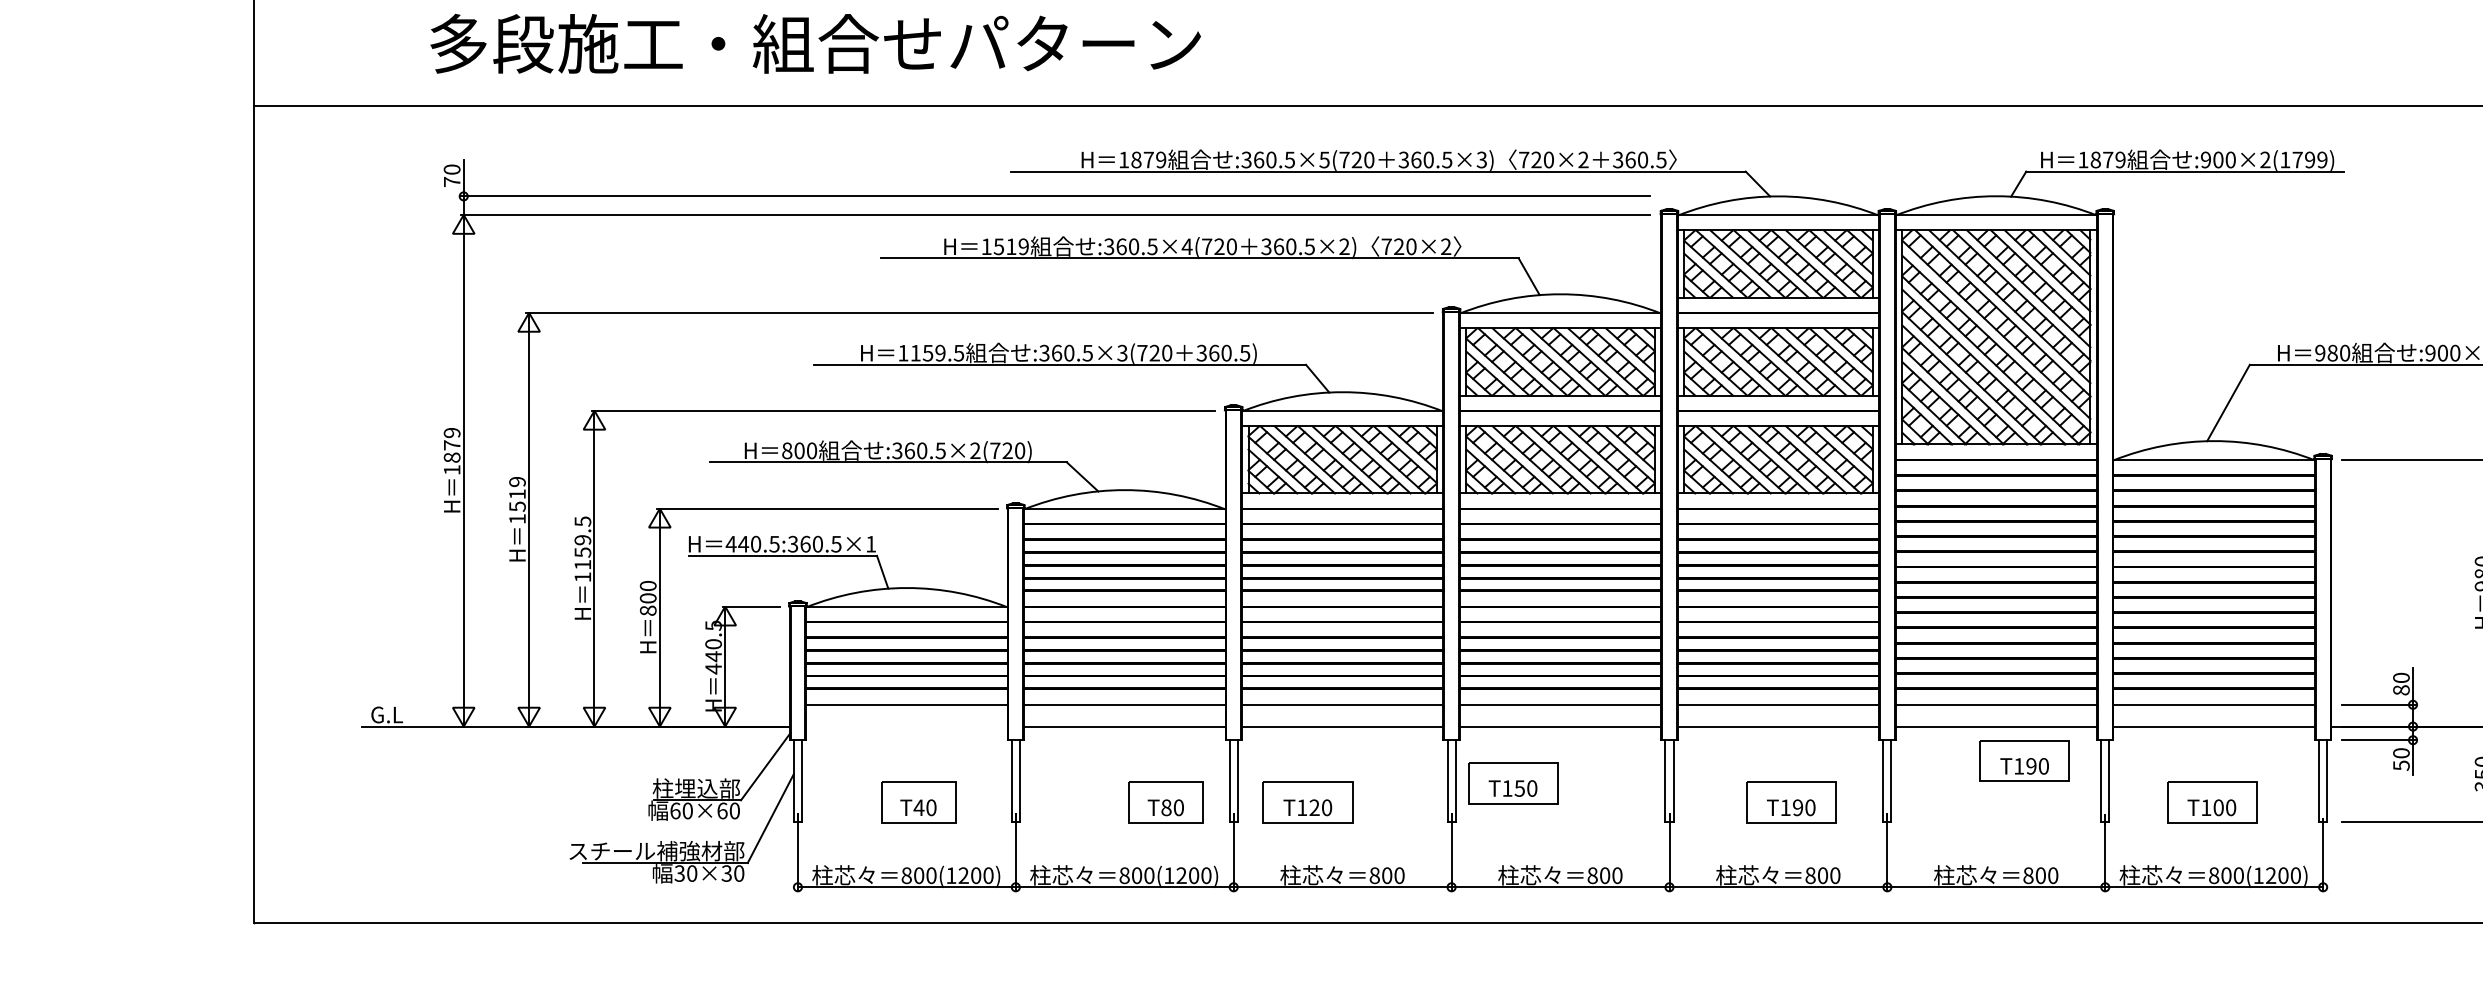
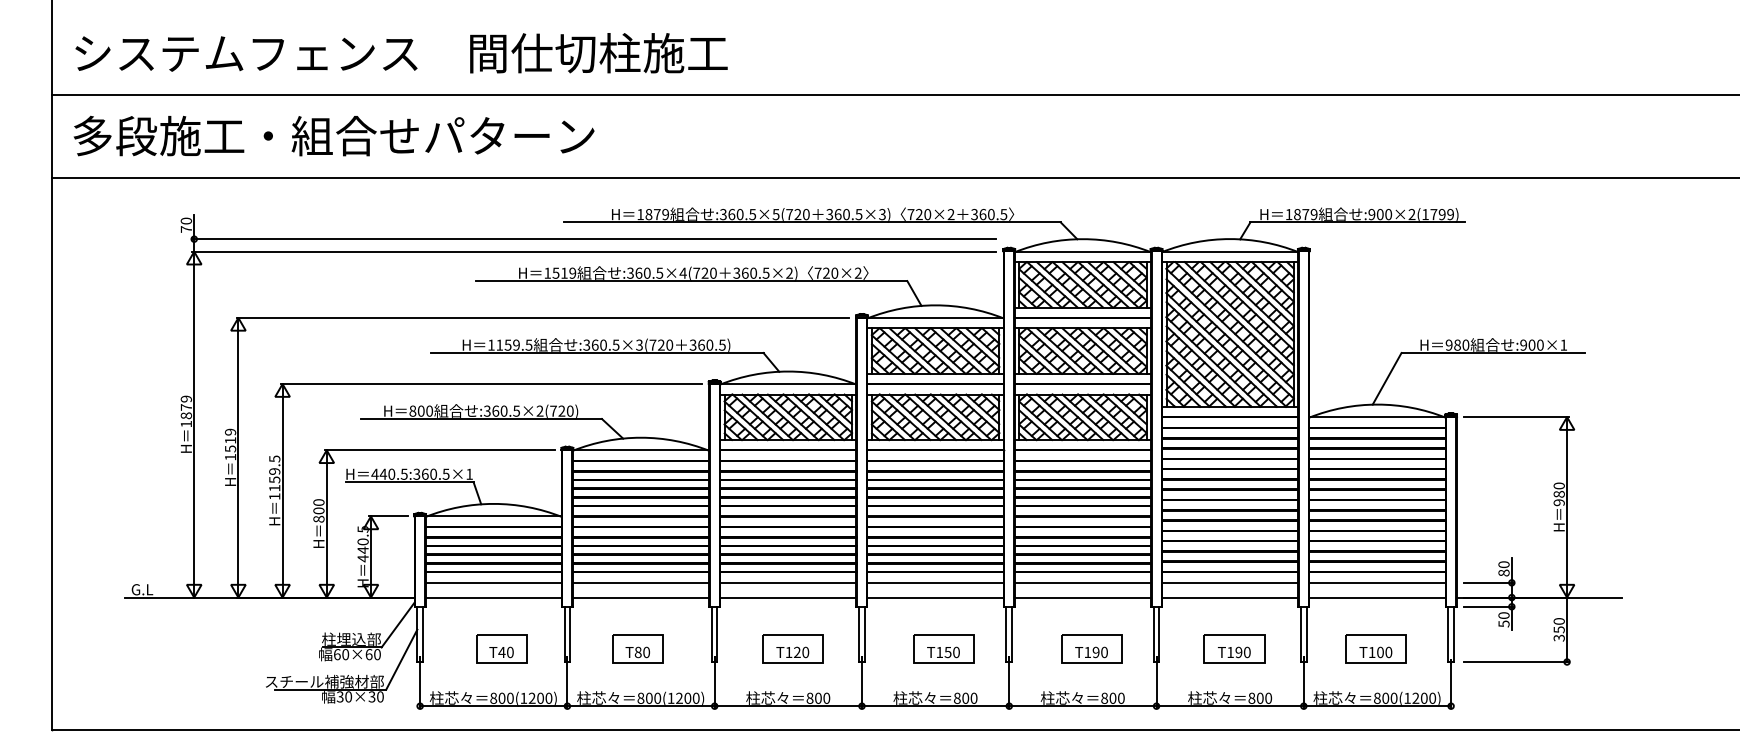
text: (814, 43) -> (333, 135), moved
line: (906, 726) -> (493, 597), added
part: (2024, 760) -> (1234, 648), moved
part: (1513, 782) -> (943, 648), moved
part: (1165, 801) -> (637, 648), moved
part: (1307, 801) -> (792, 648), moved

